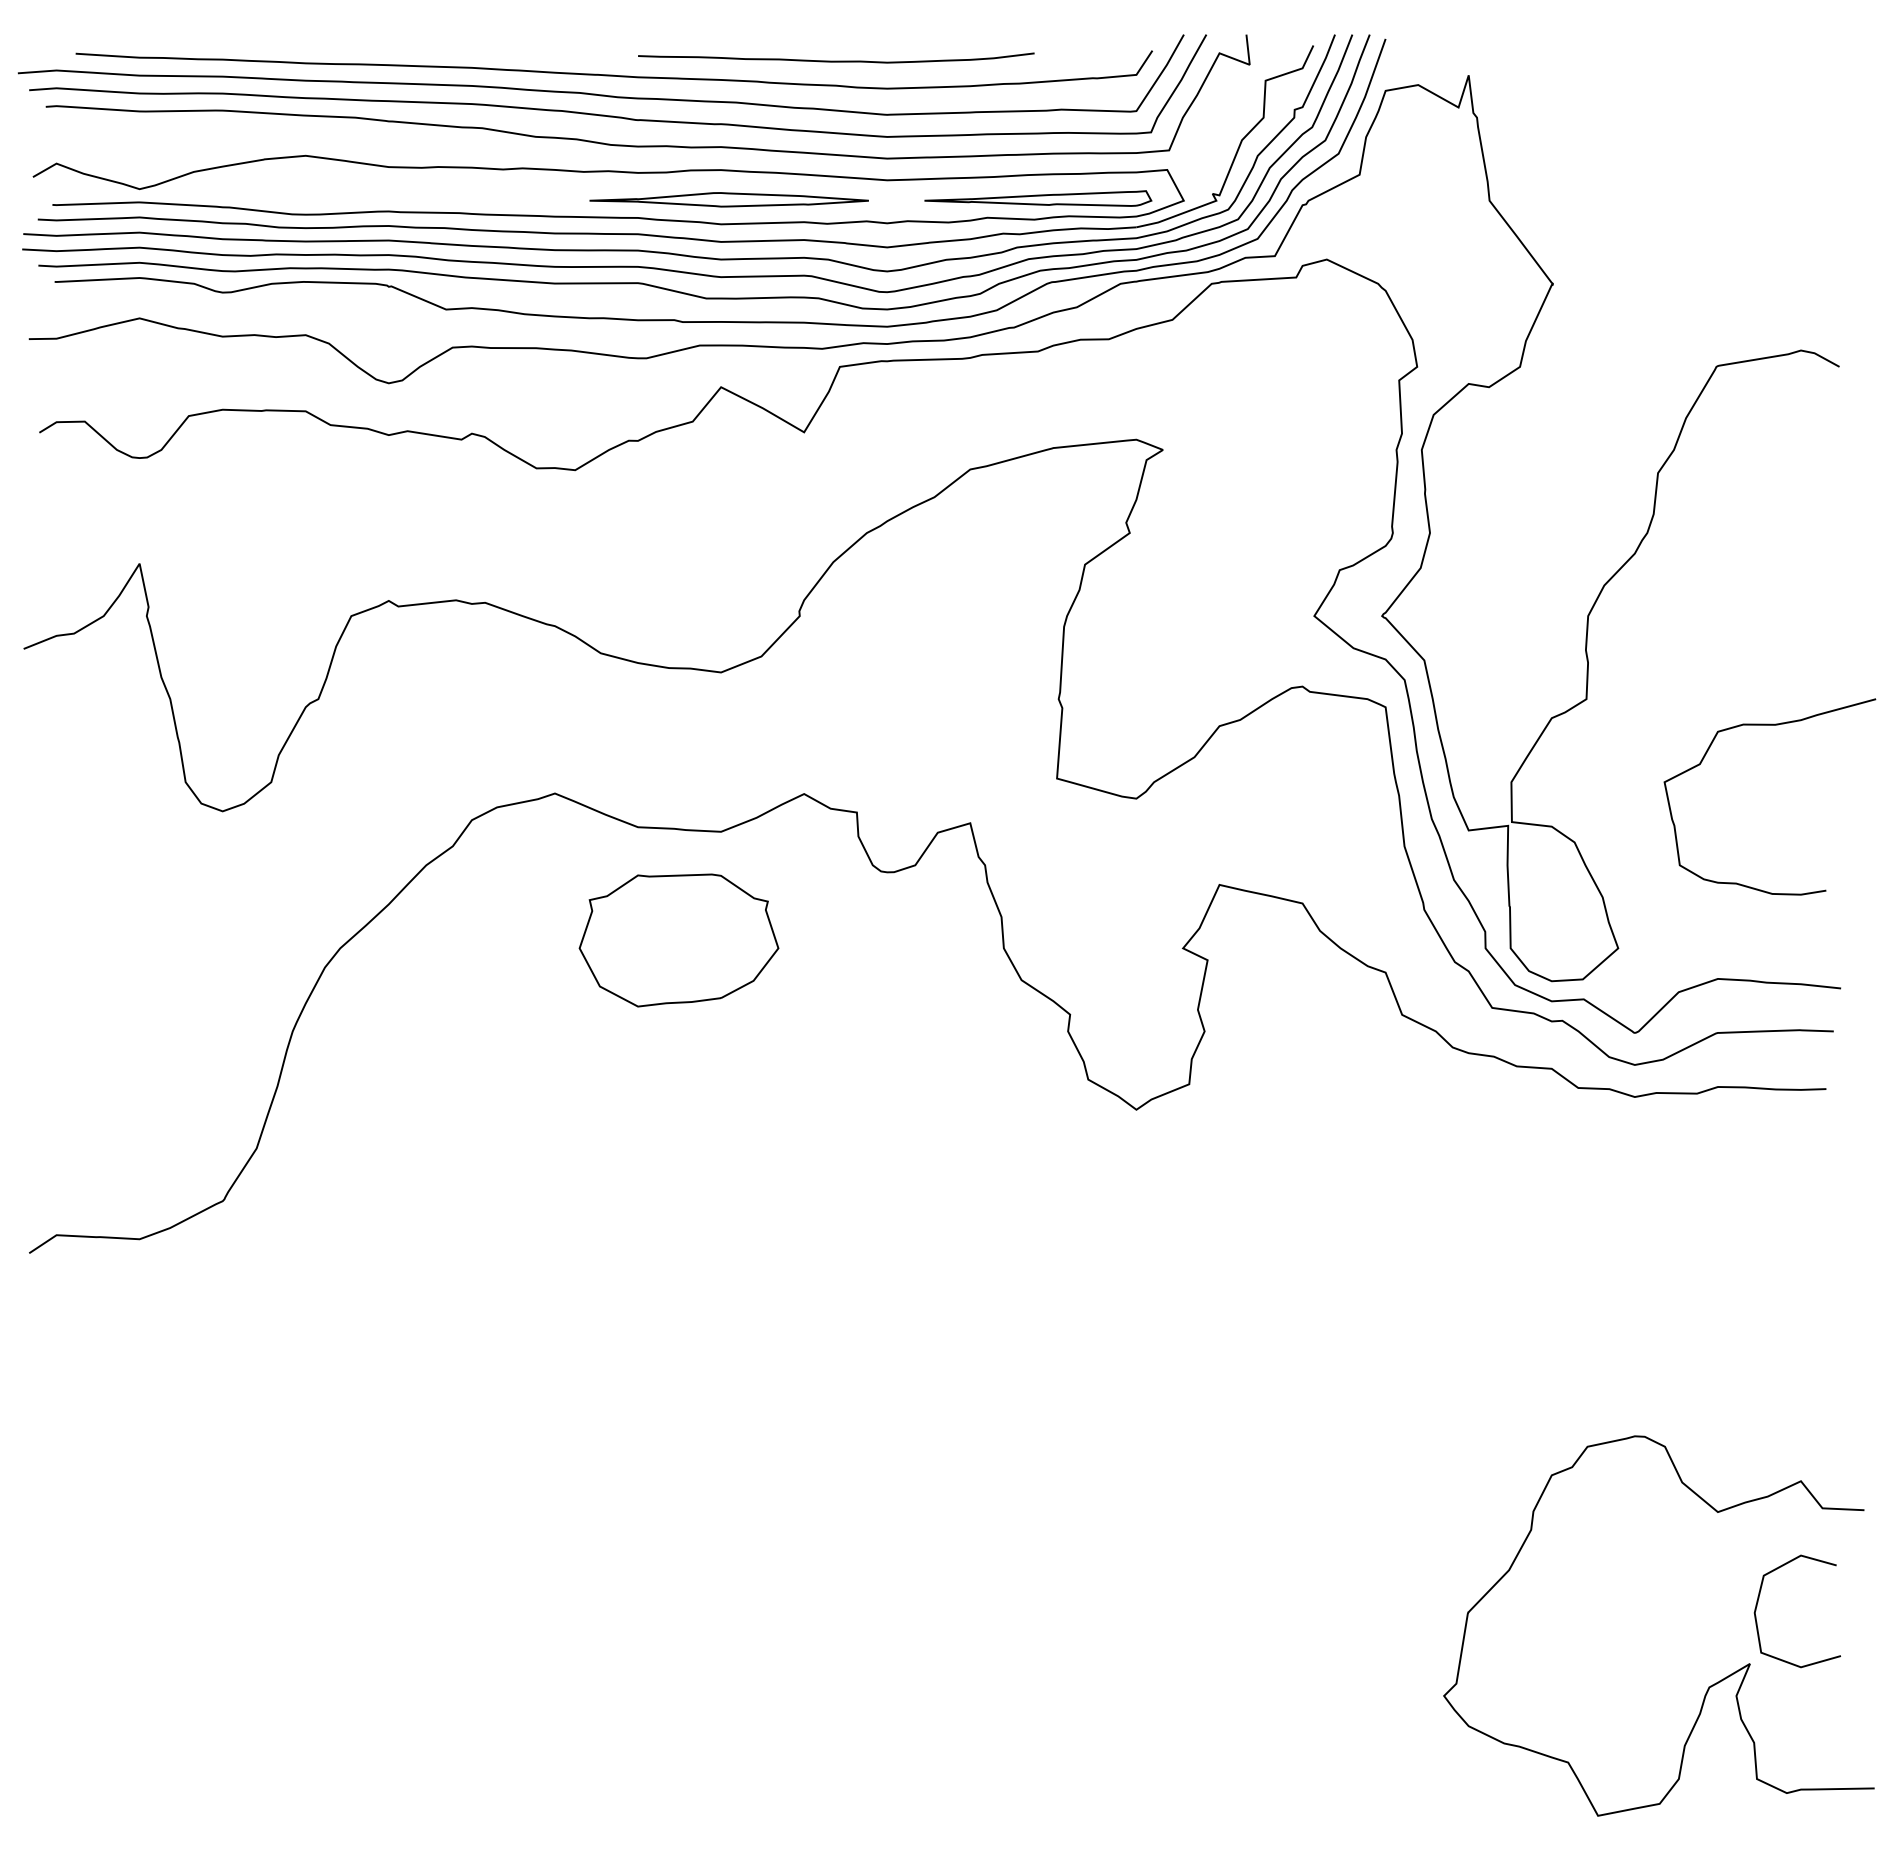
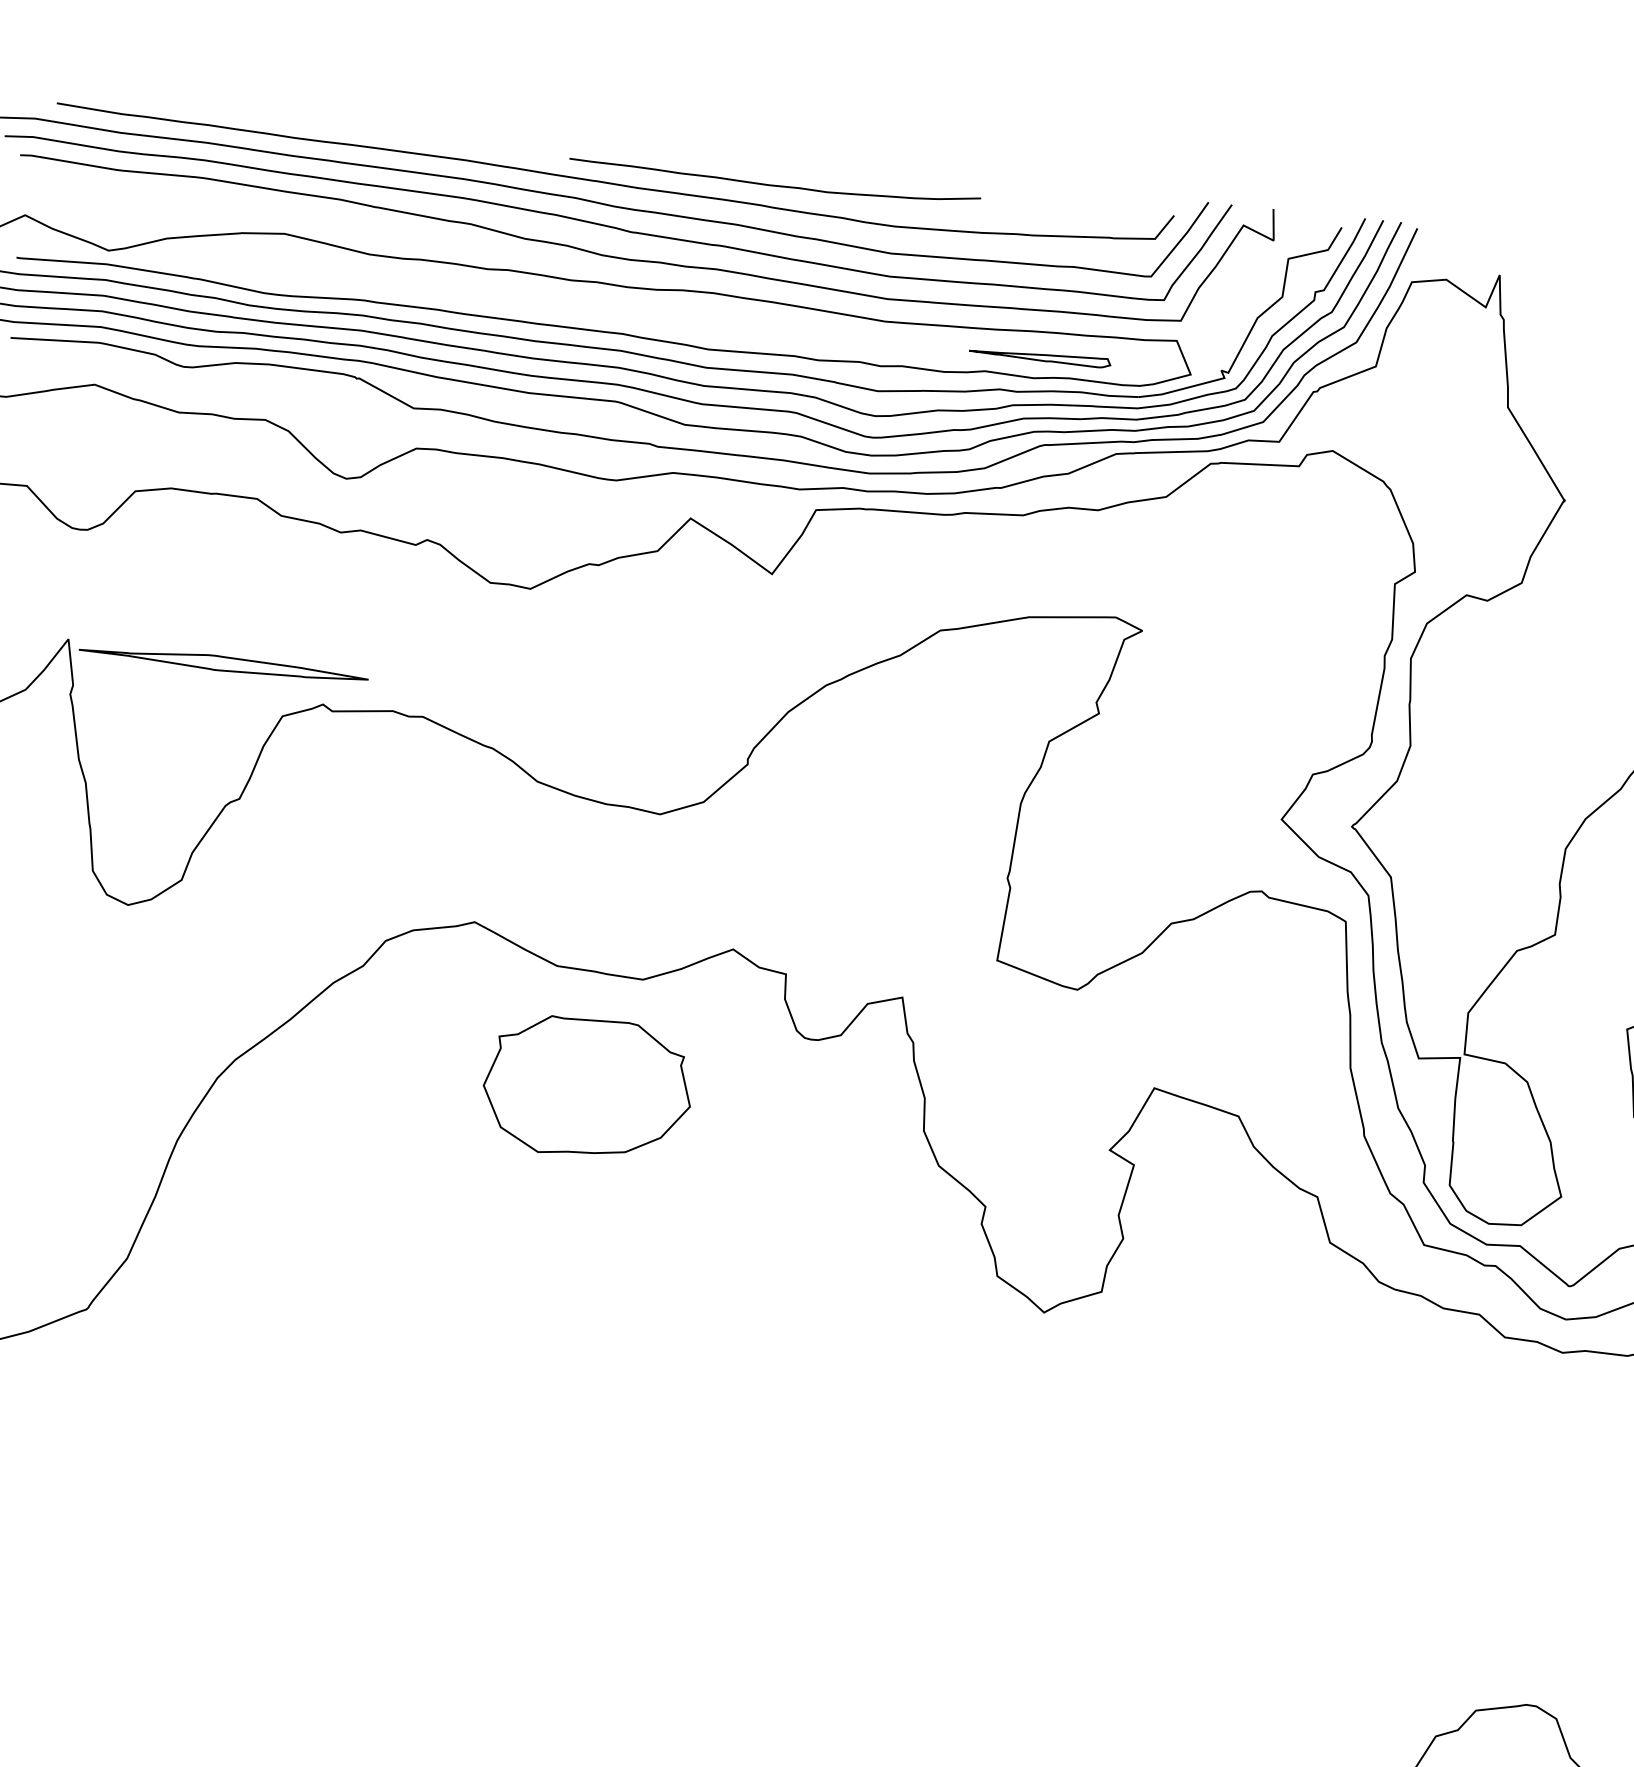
curve: (836, 60) -> (774, 184), moved
part: (1038, 198) -> (1040, 356), size x0.6
part: (728, 199) -> (223, 663), moved

